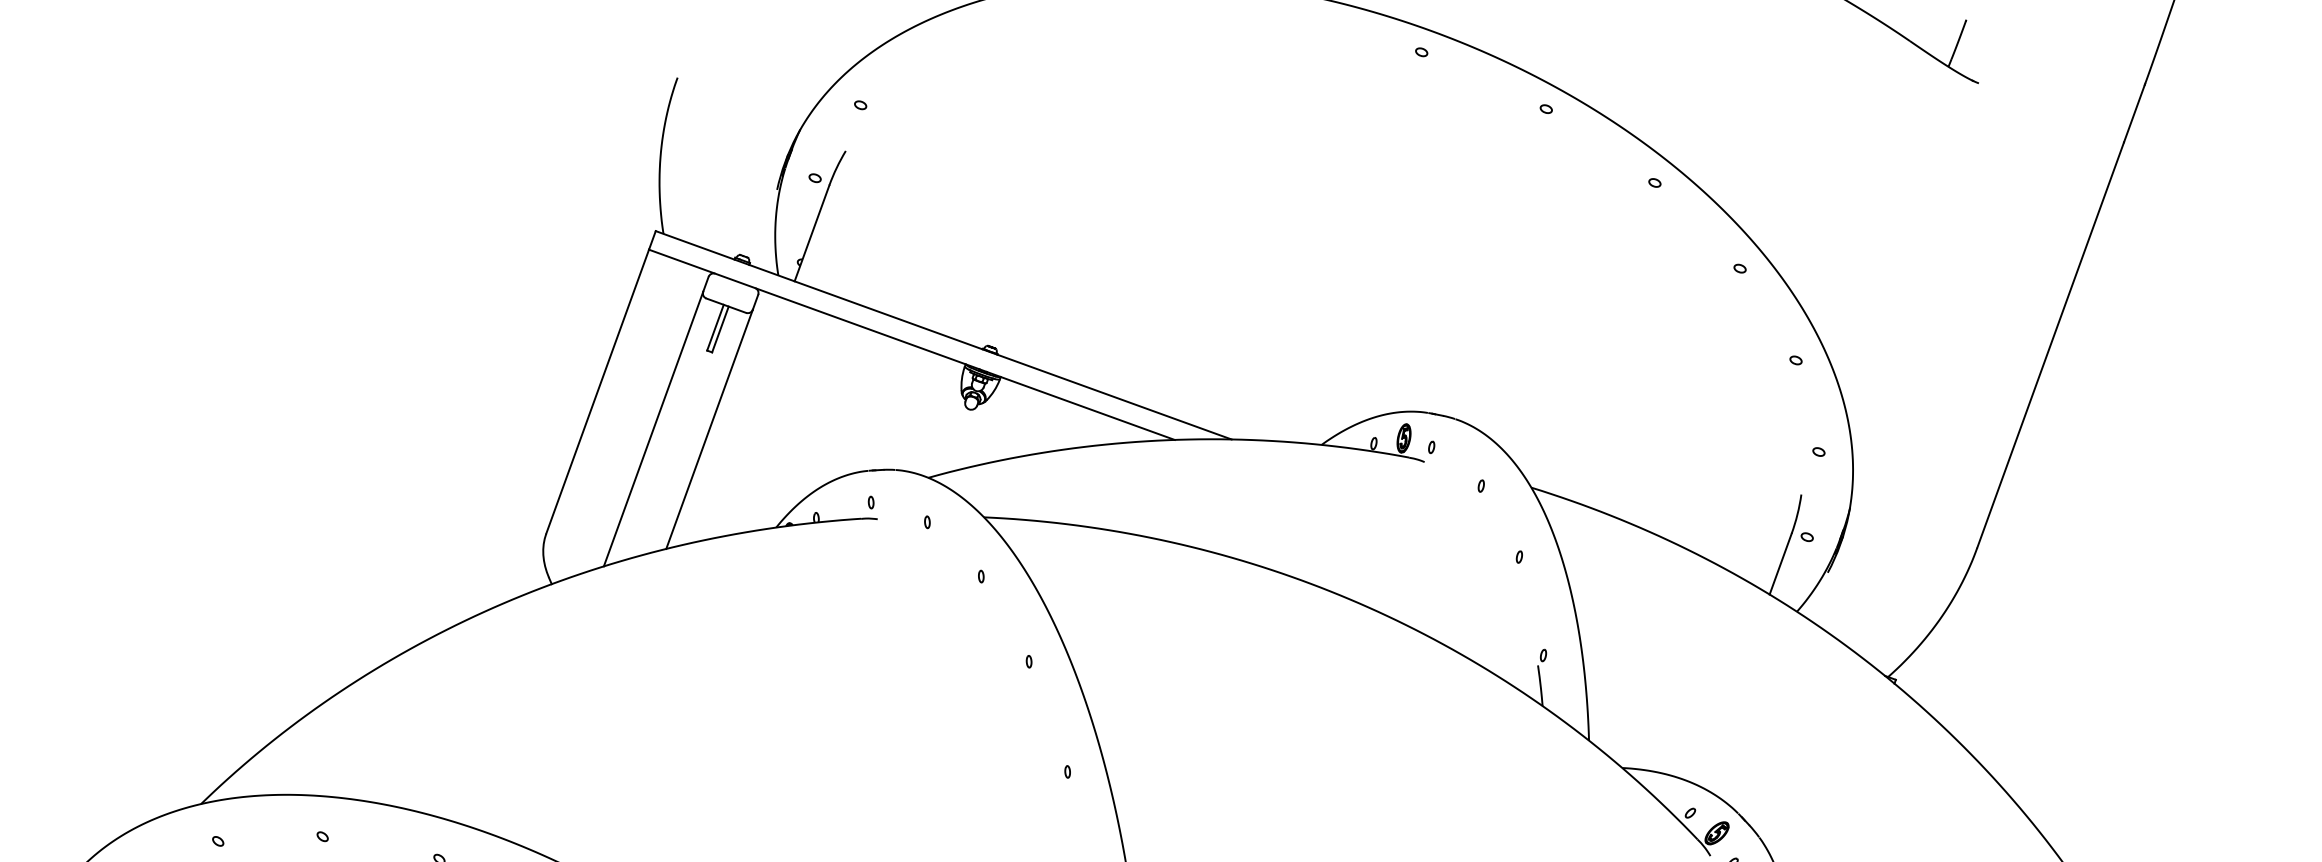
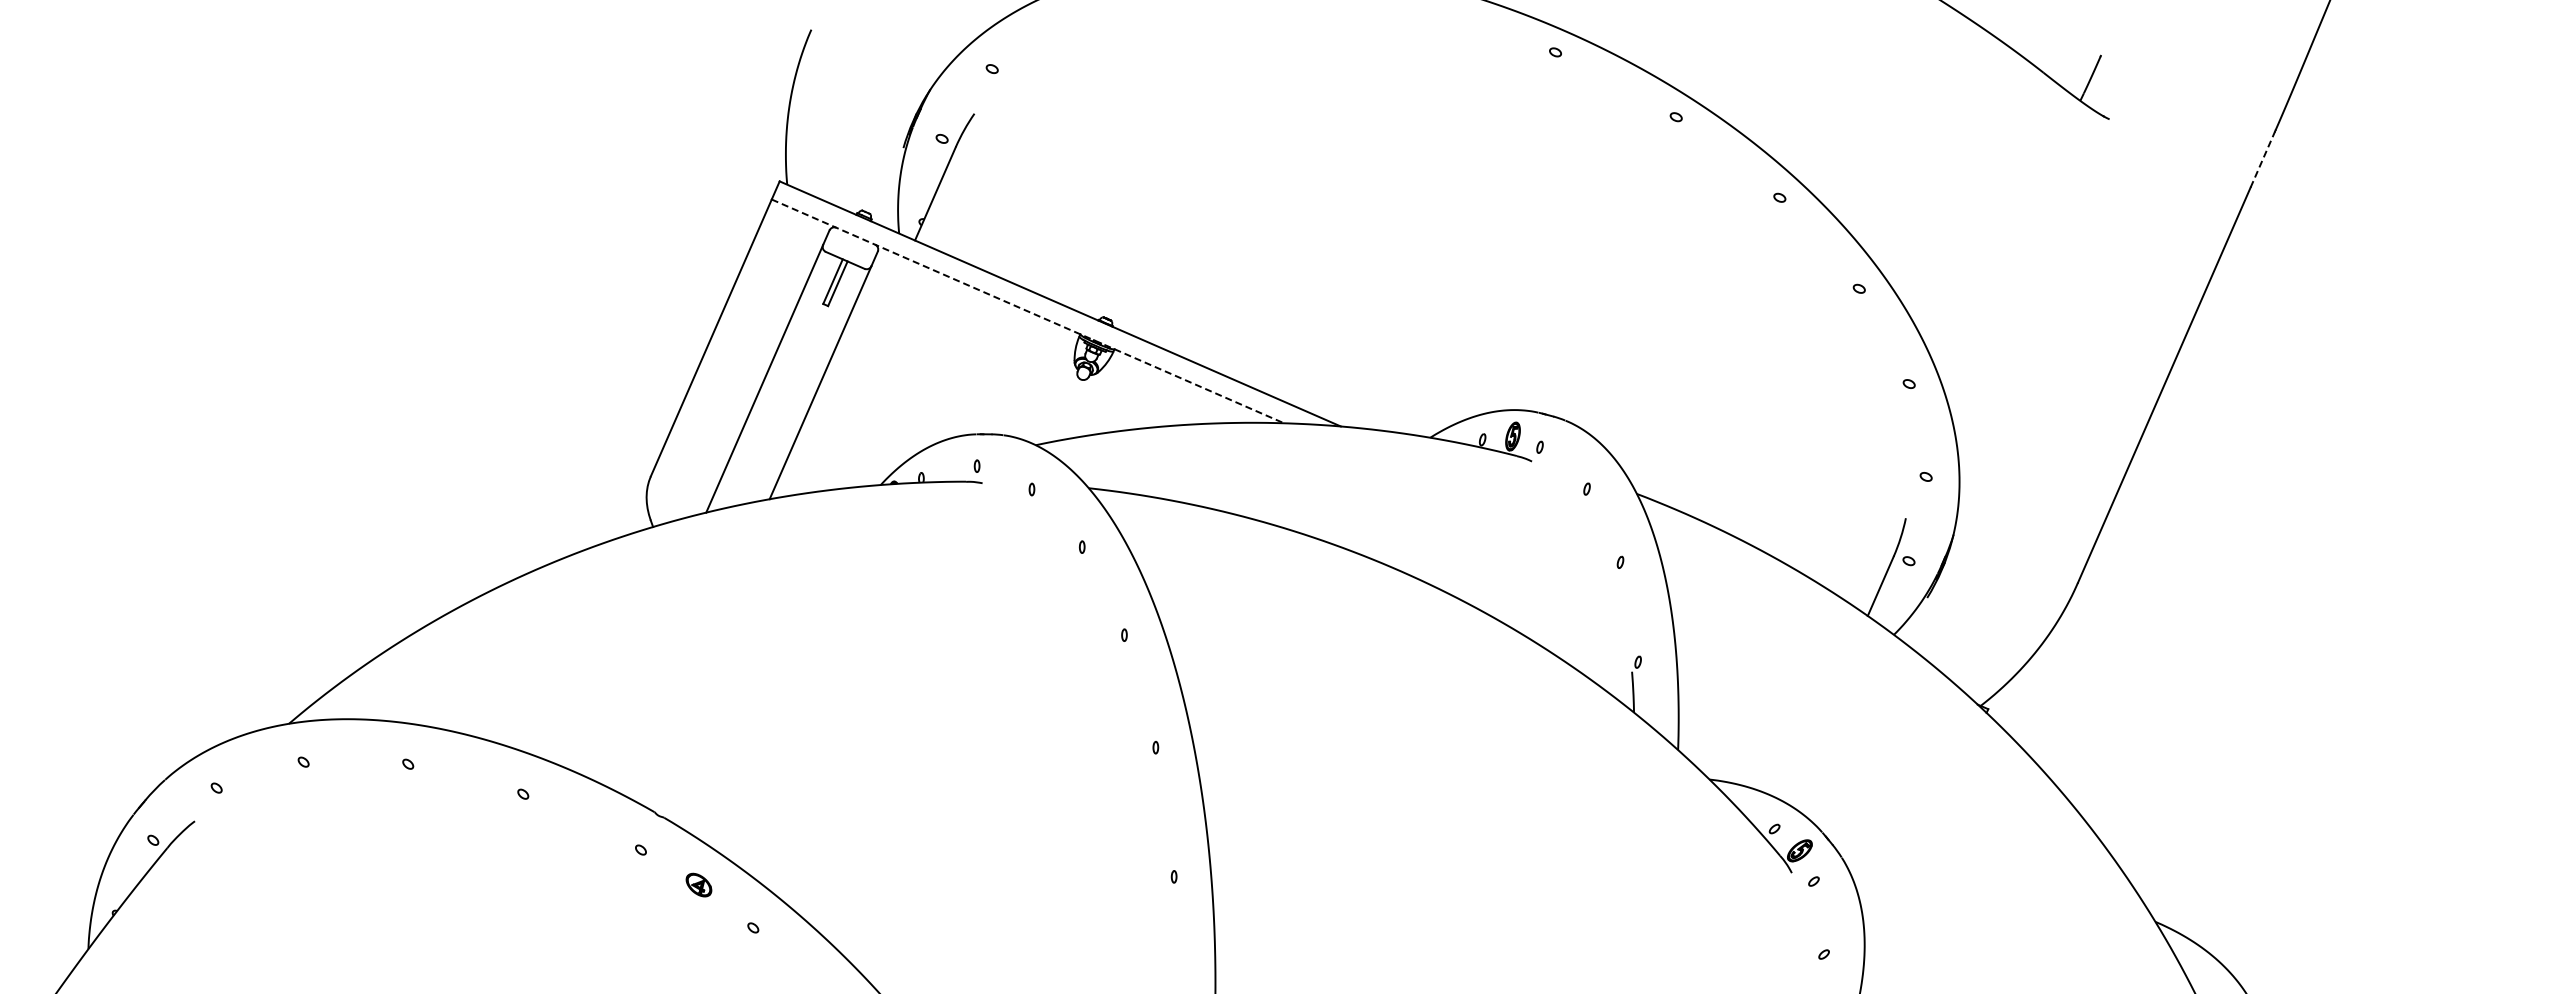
line: (2134, 113) -> (2262, 159), solid -> dashed
line: (911, 344) -> (1027, 311), solid -> dashed

